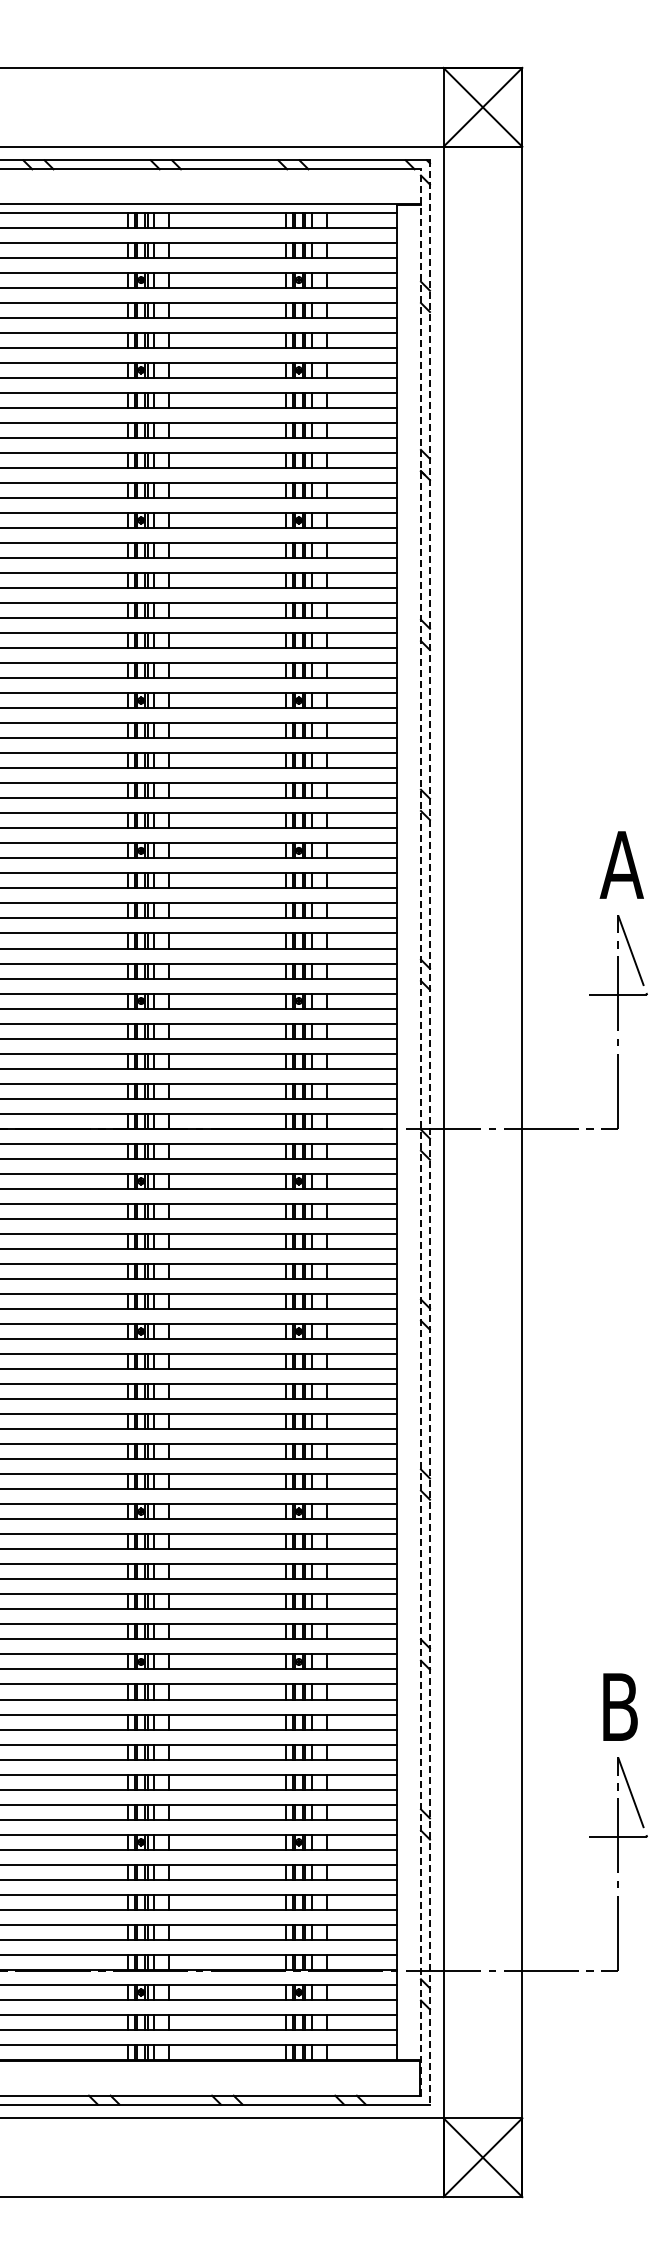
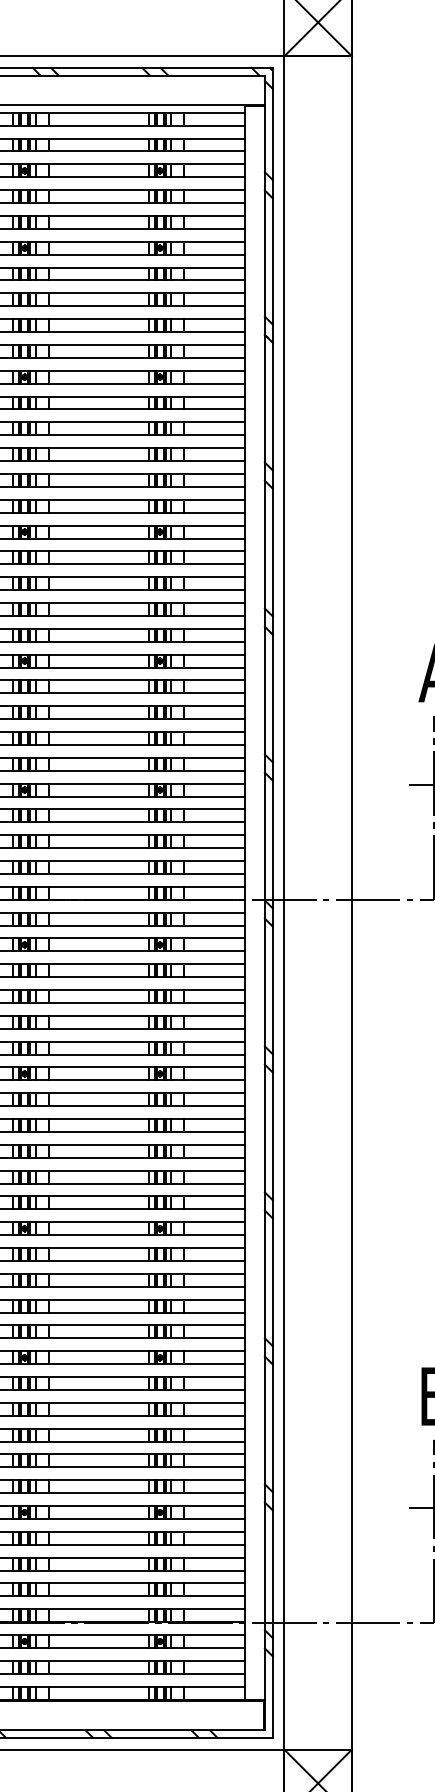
line: (420, 1132) -> (264, 902), dashed -> solid
line: (429, 1133) -> (272, 903), dashed -> solid

